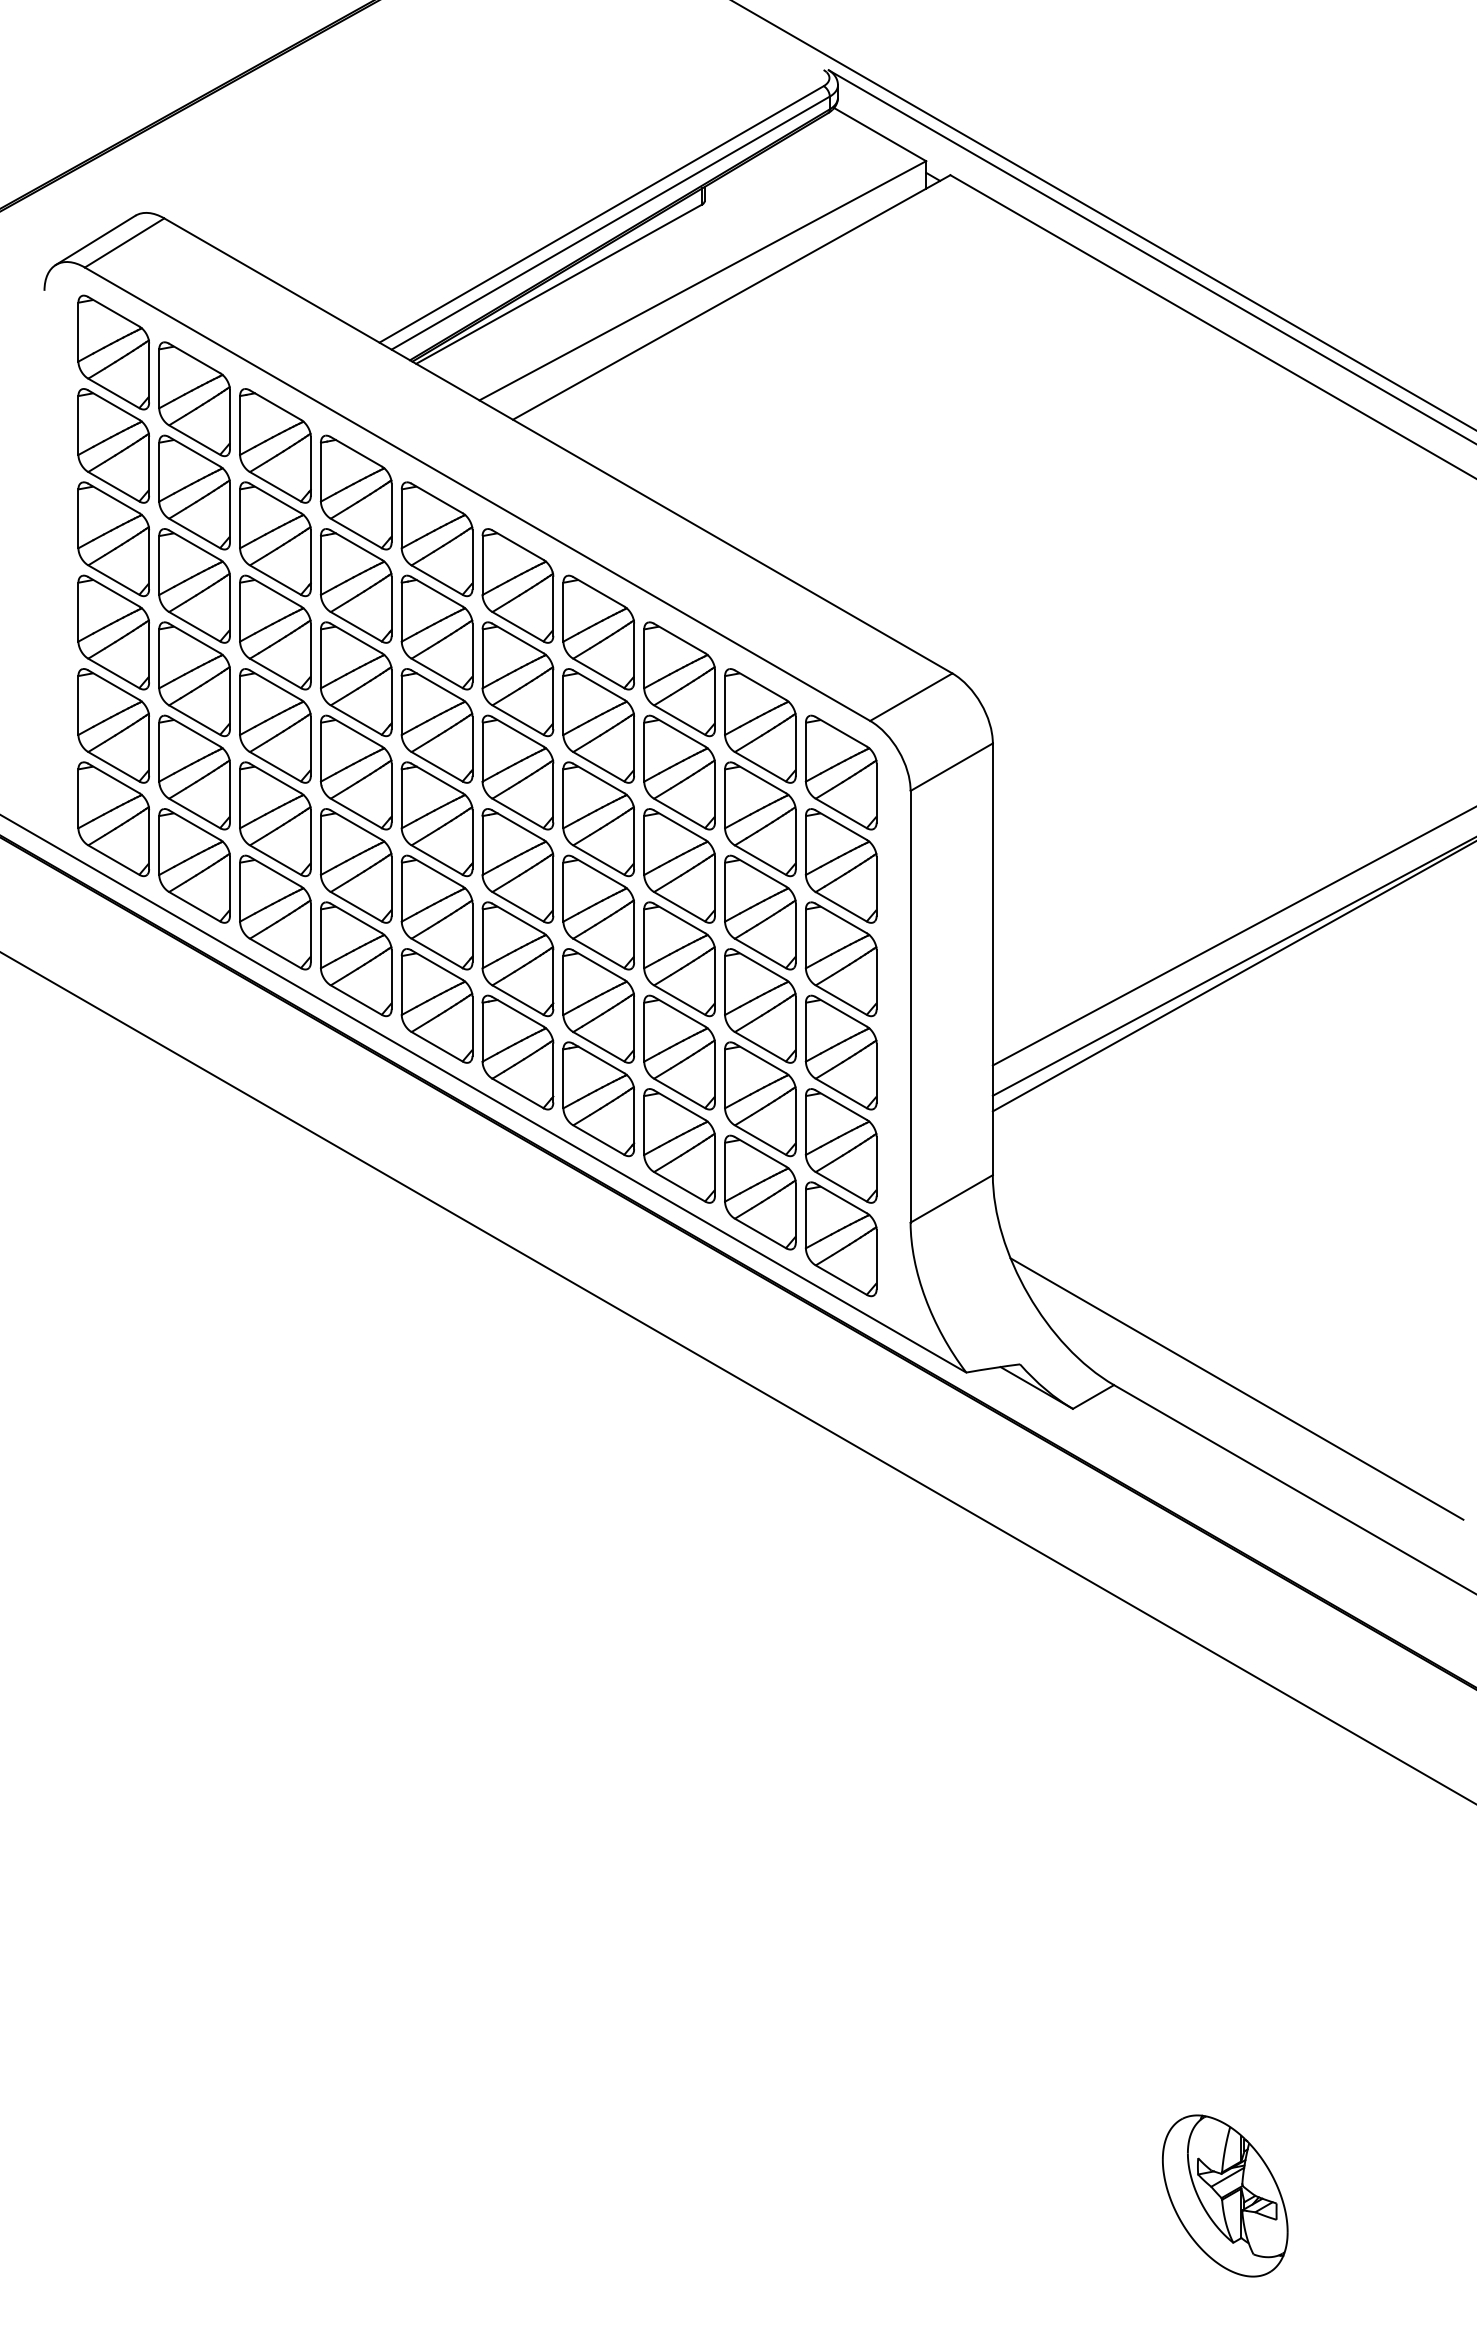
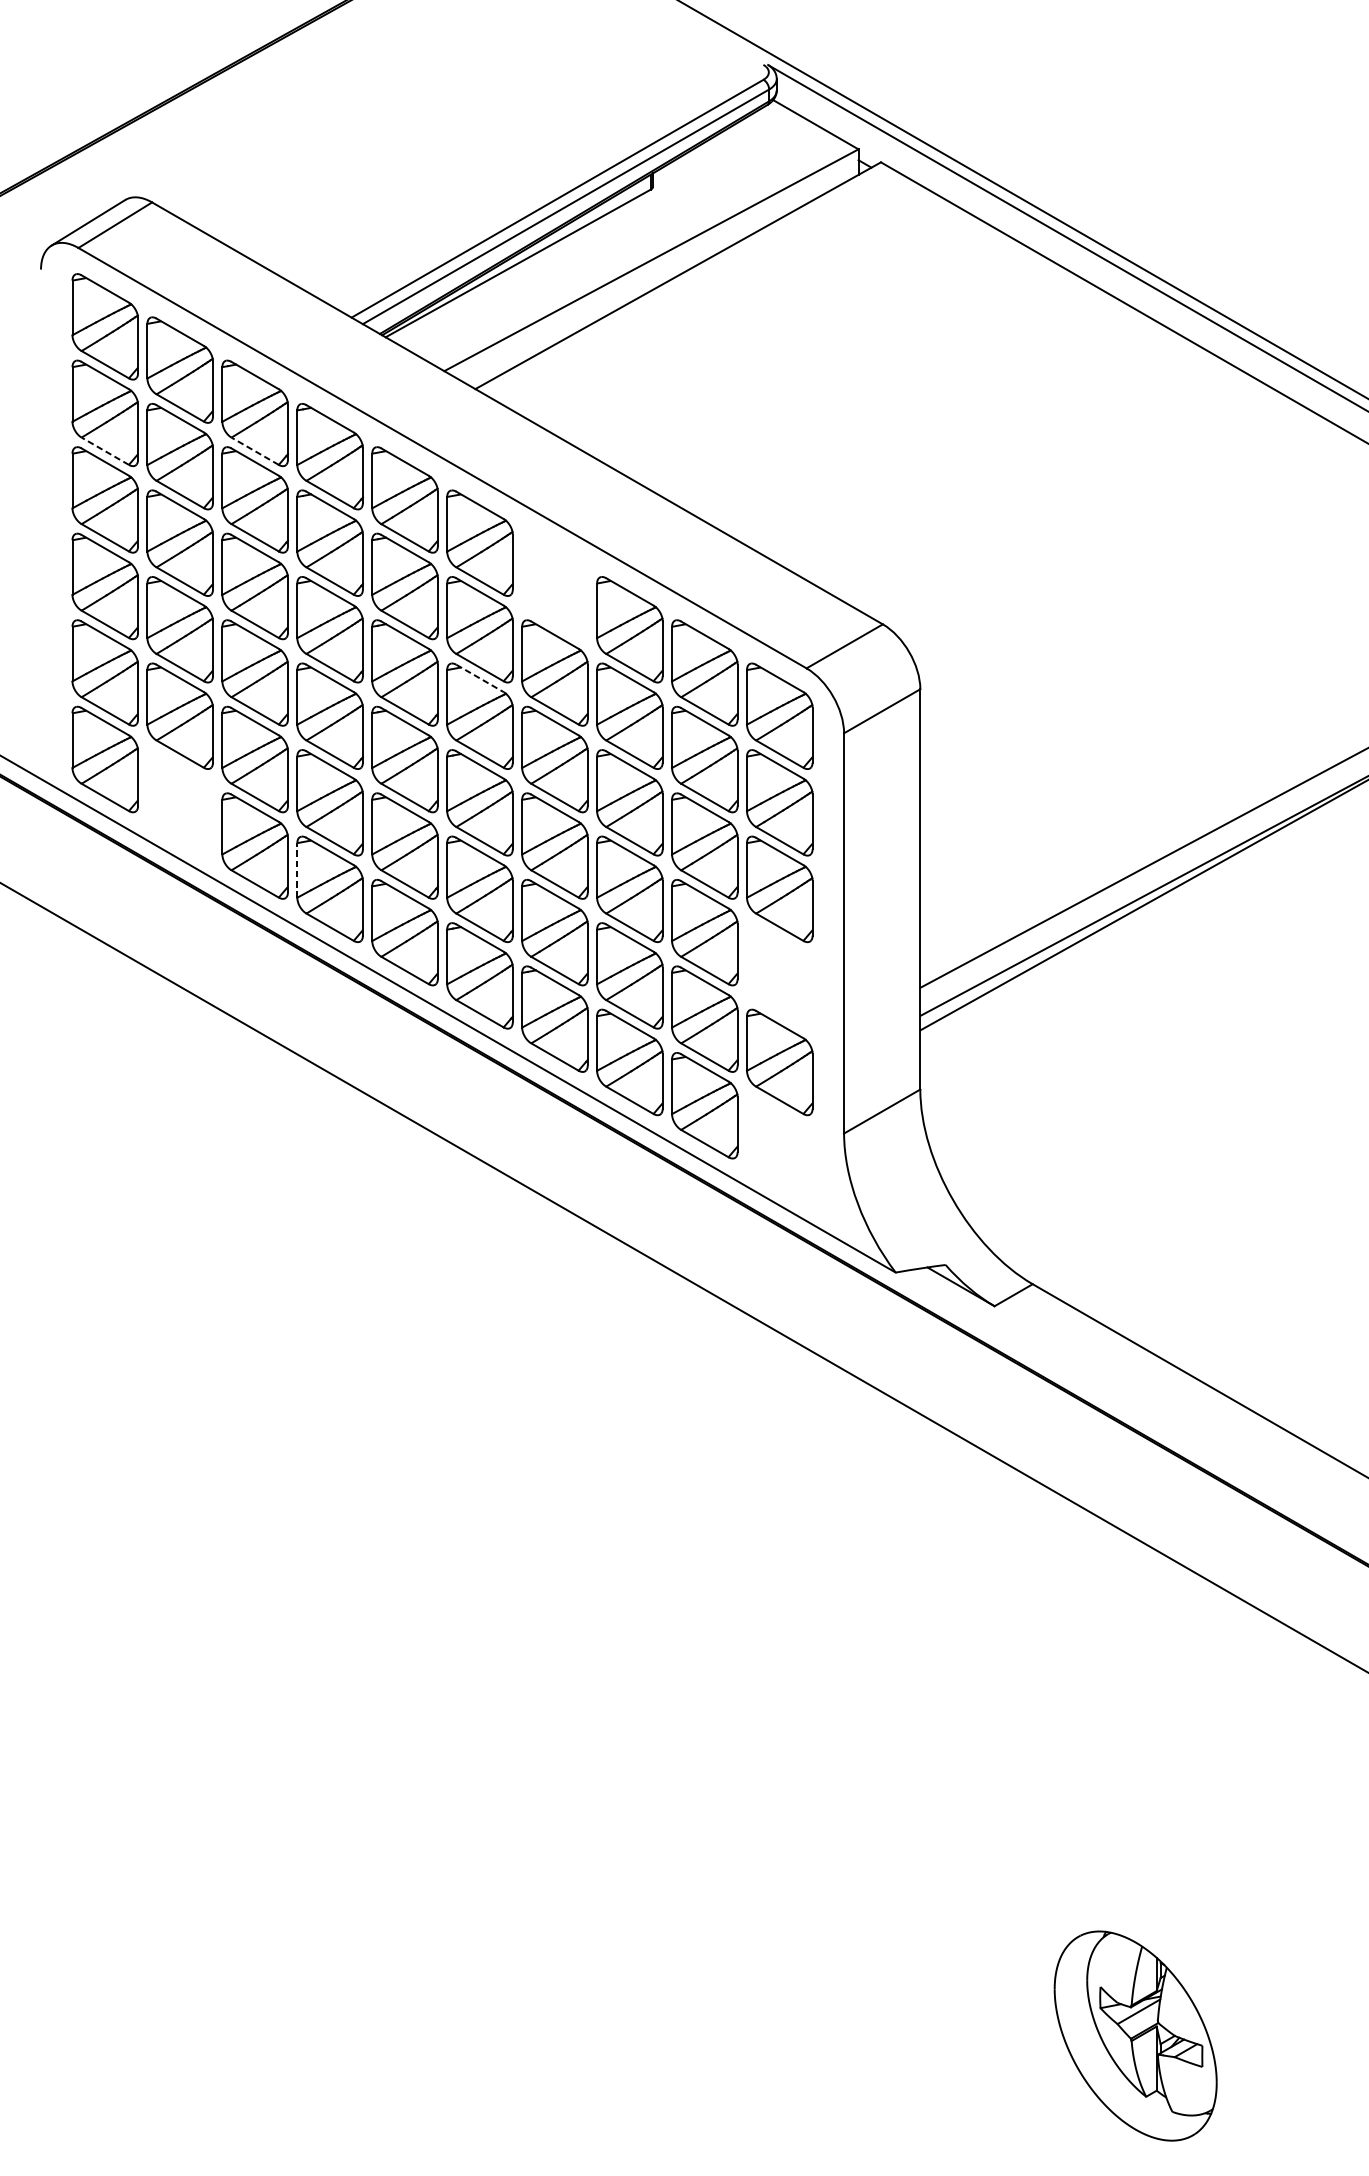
line: (113, 486) -> (104, 451), solid -> dashed
line: (275, 486) -> (255, 451), solid -> dashed
part: (598, 632) -> (554, 586), removed
line: (518, 732) -> (480, 679), solid -> dashed
part: (194, 865) -> (180, 802), removed
line: (320, 938) -> (296, 870), solid -> dashed
part: (840, 1052) -> (779, 975), removed
part: (840, 1239) -> (779, 1149), removed
line: (1236, 1388) -> (1146, 1287), removed
part: (1225, 2195) -> (1136, 2035), size x1.4

